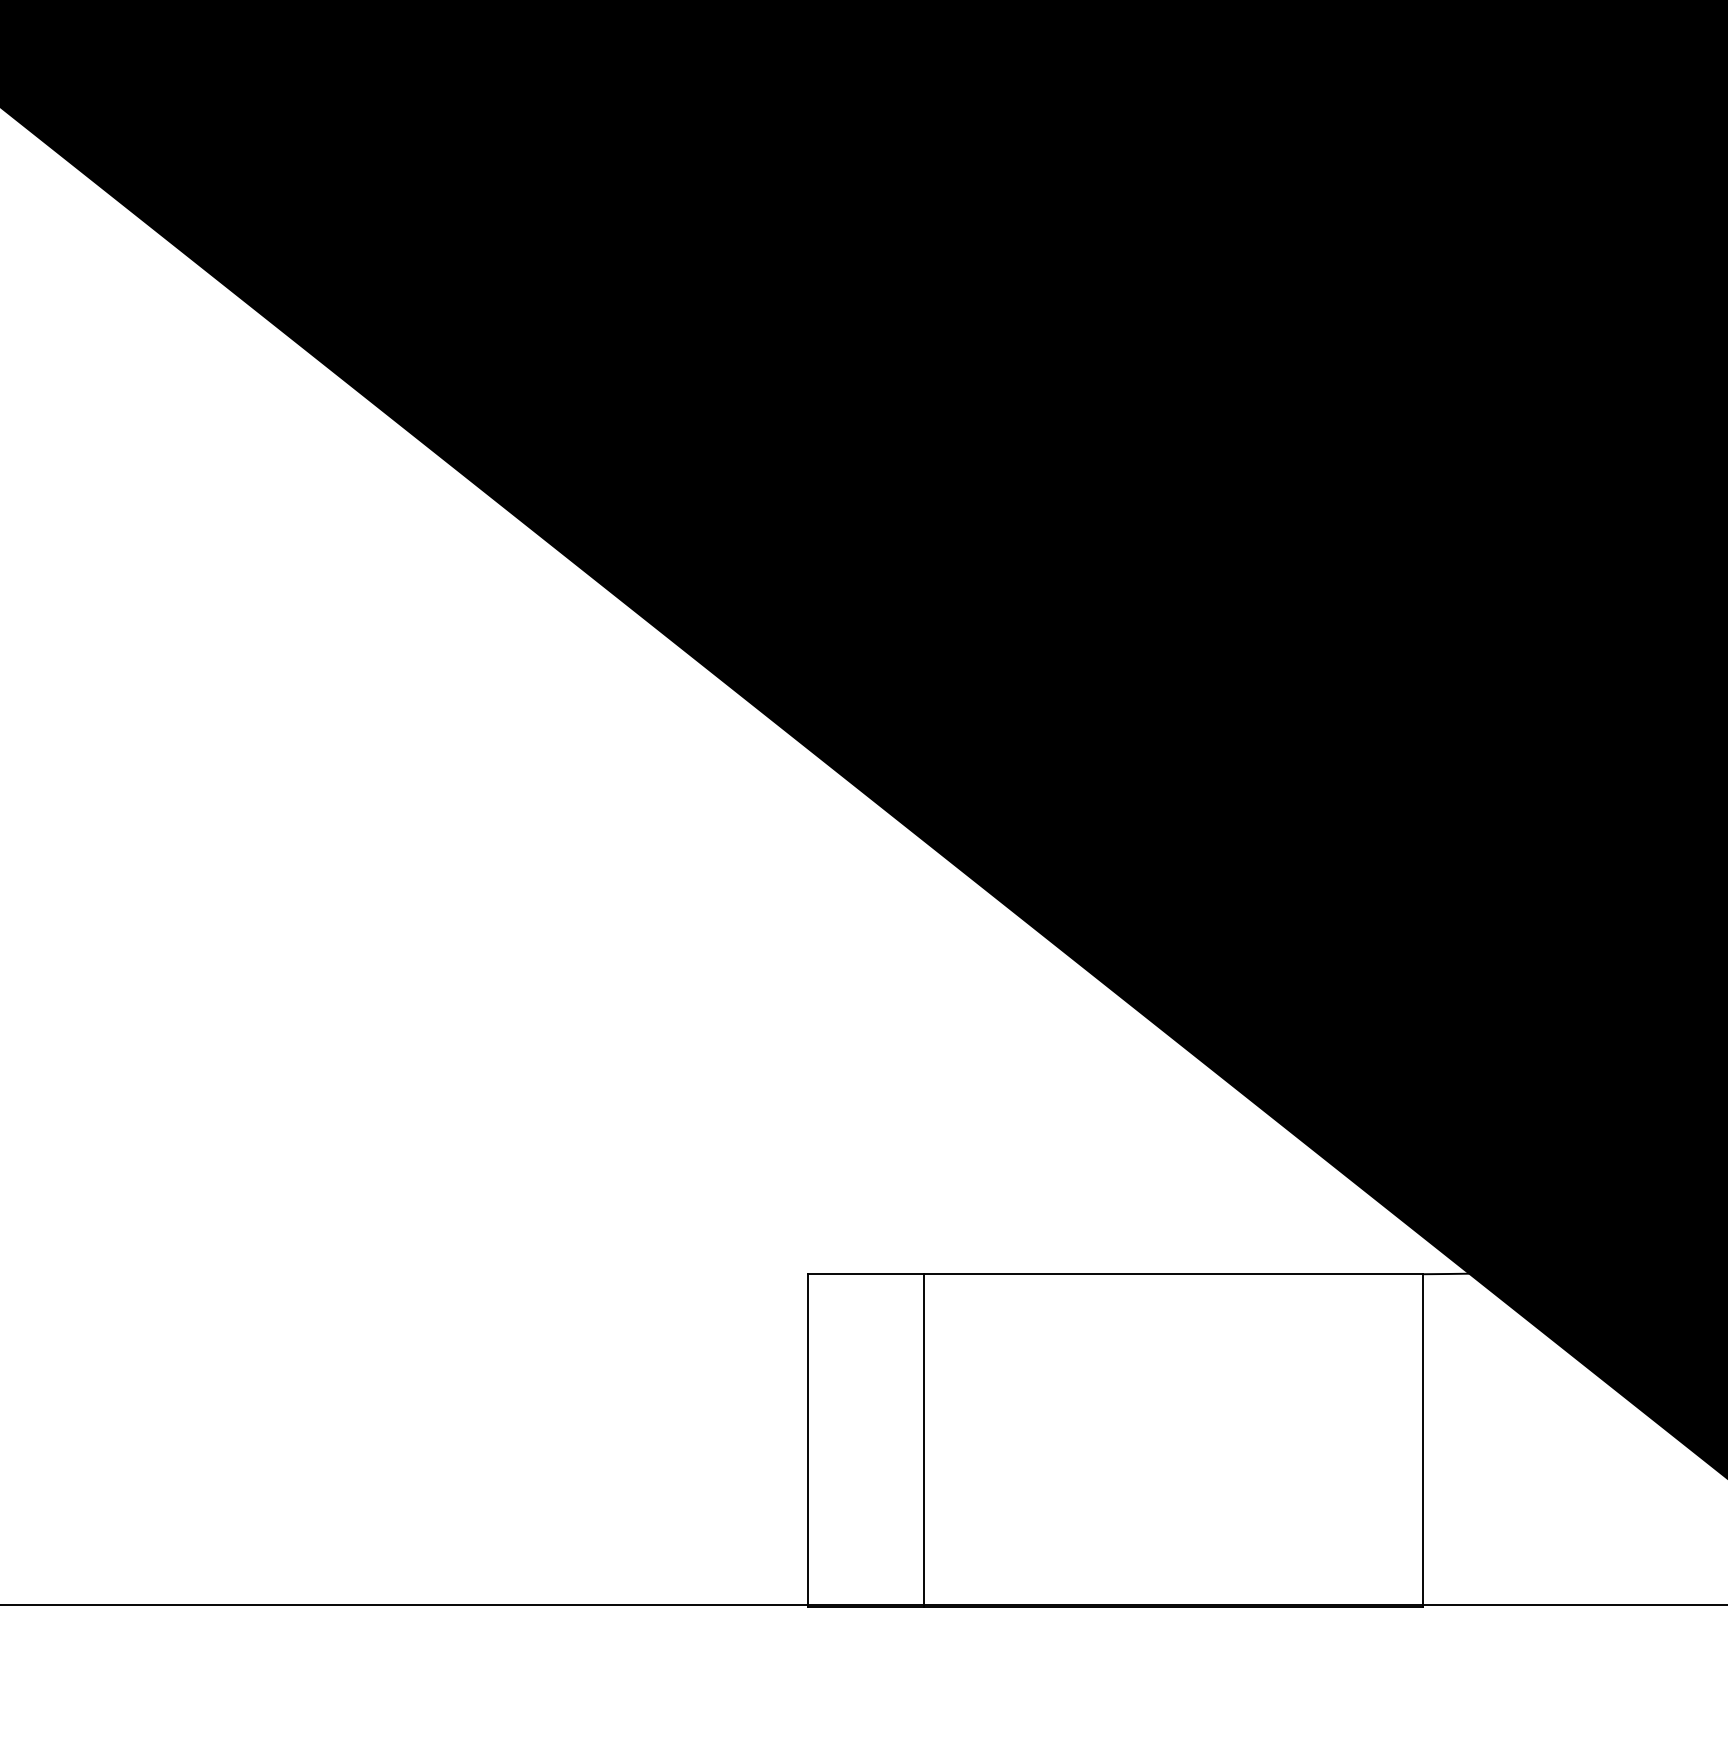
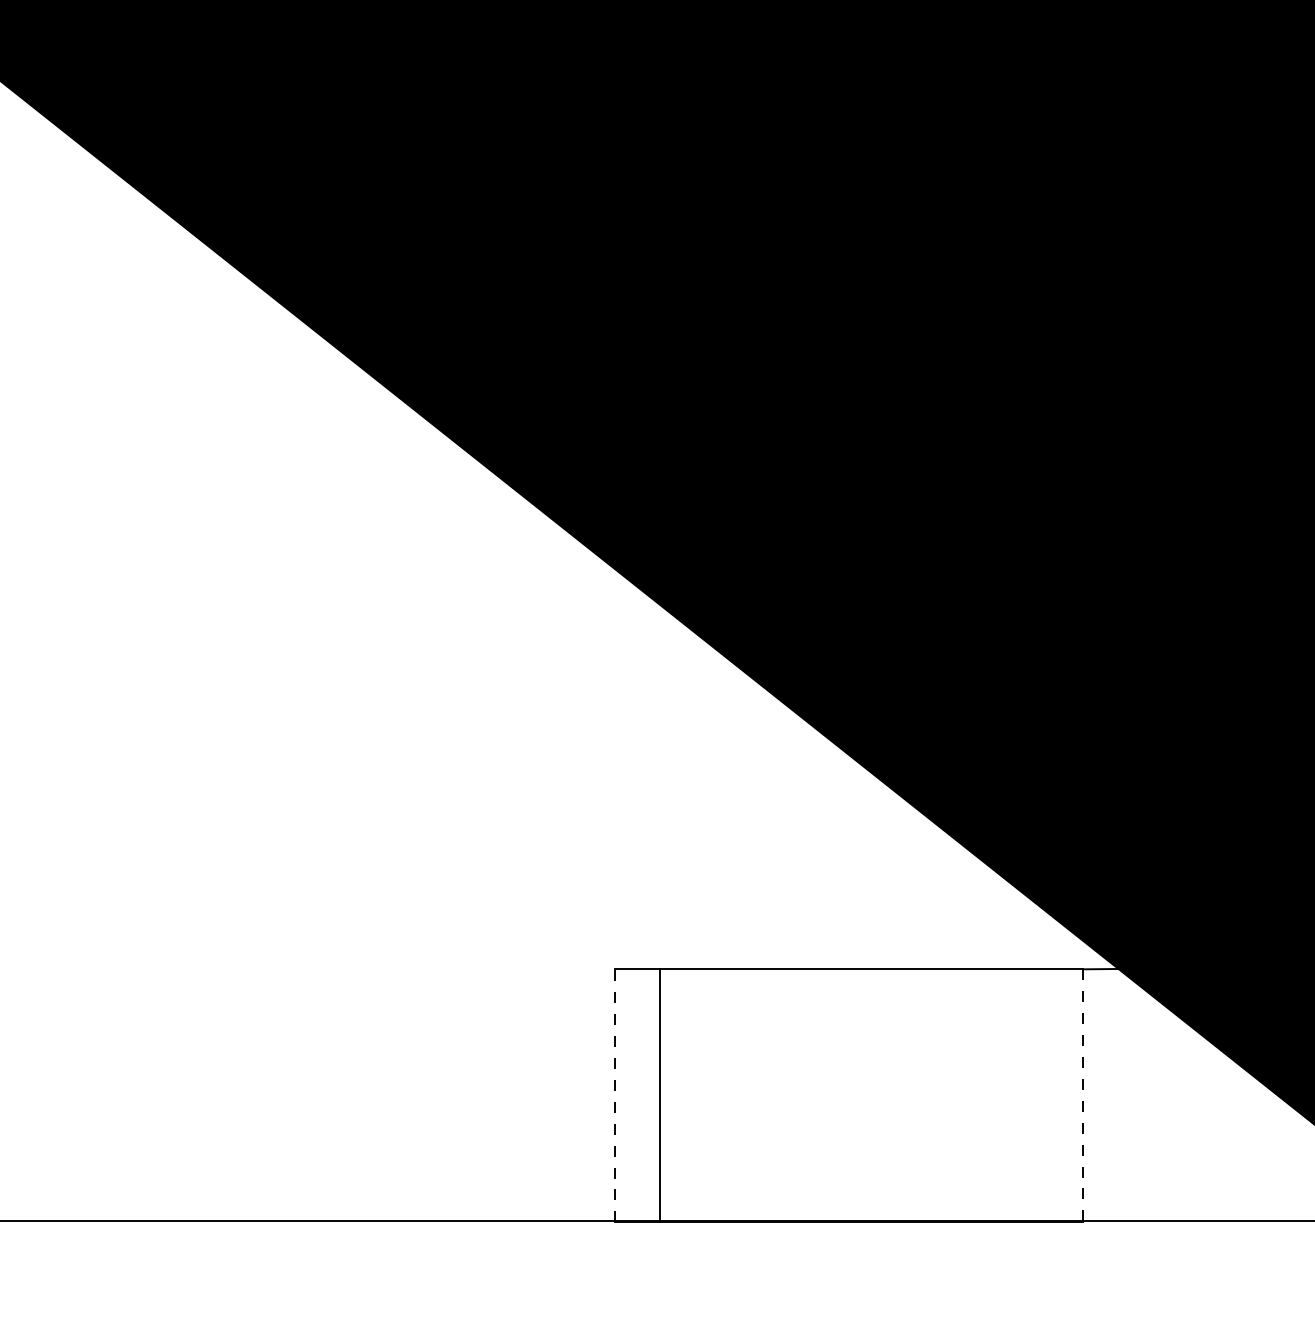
line: (808, 1440) -> (615, 1095), solid -> dashed
line: (923, 1440) -> (660, 1095), moved
line: (1422, 1441) -> (1082, 1096), solid -> dashed

